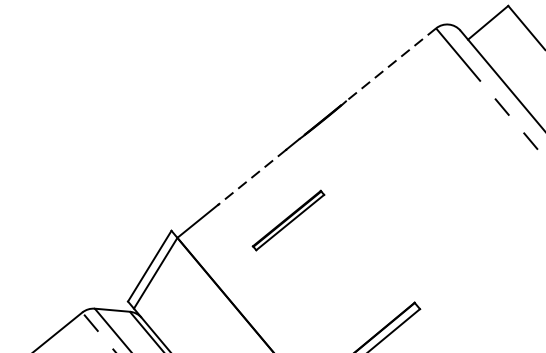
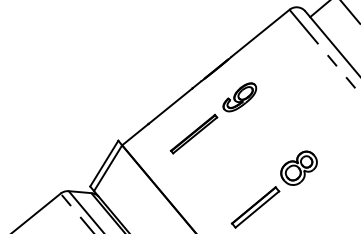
line: (391, 64) -> (260, 33), dashed -> solid
part: (358, 163) -> (239, 97), added
line: (252, 177) -> (170, 106), dashed -> solid
part: (449, 272) -> (298, 167), added

